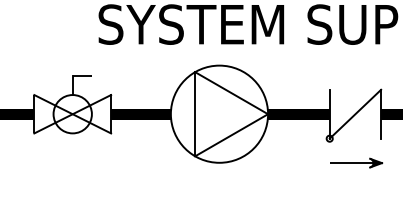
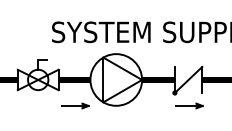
part: (142, 162) -> (75, 105), added

